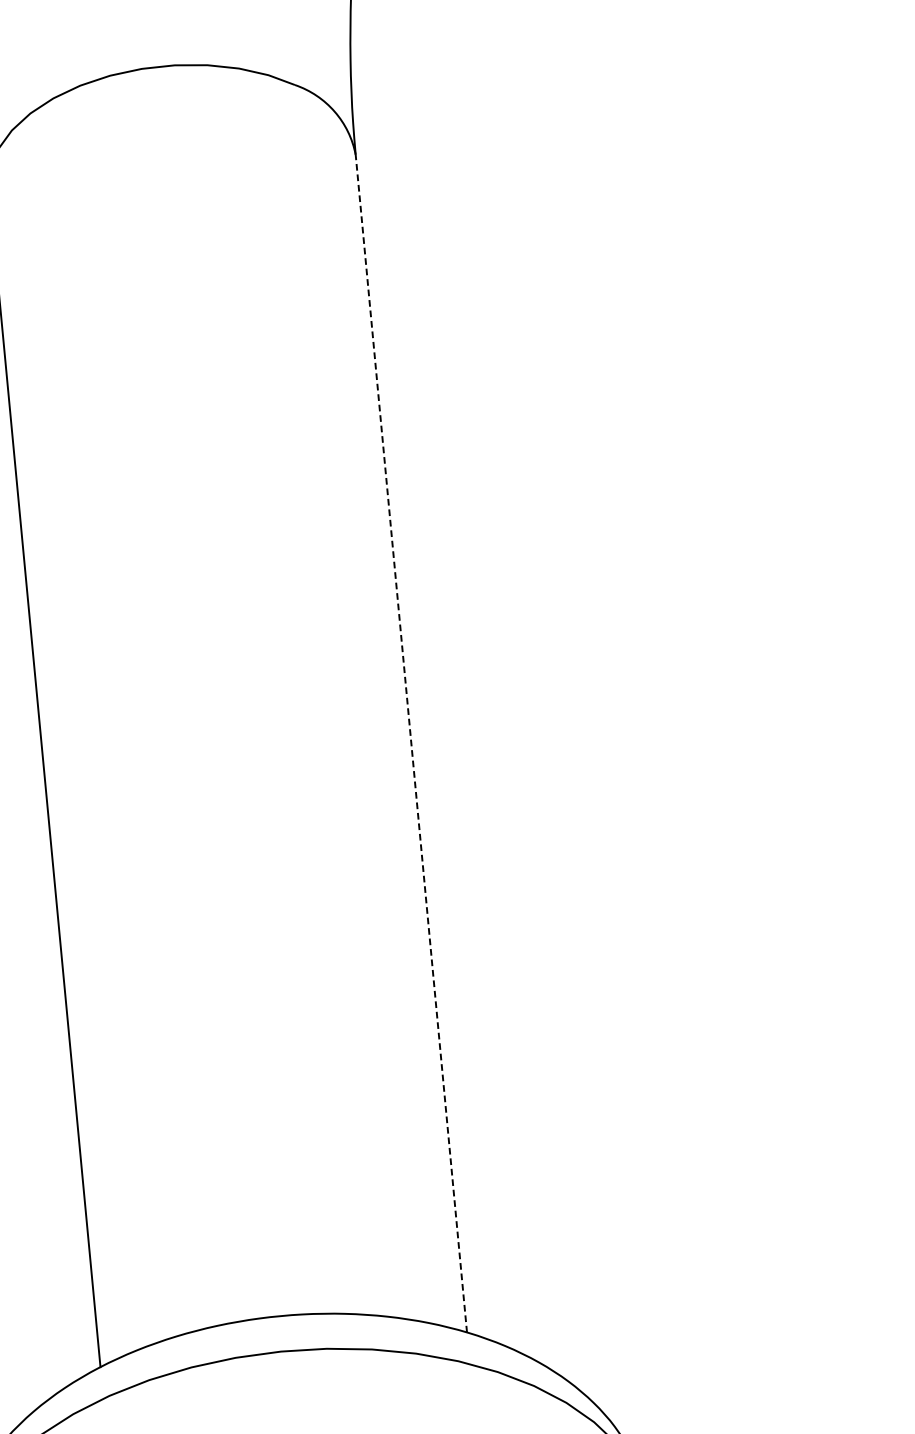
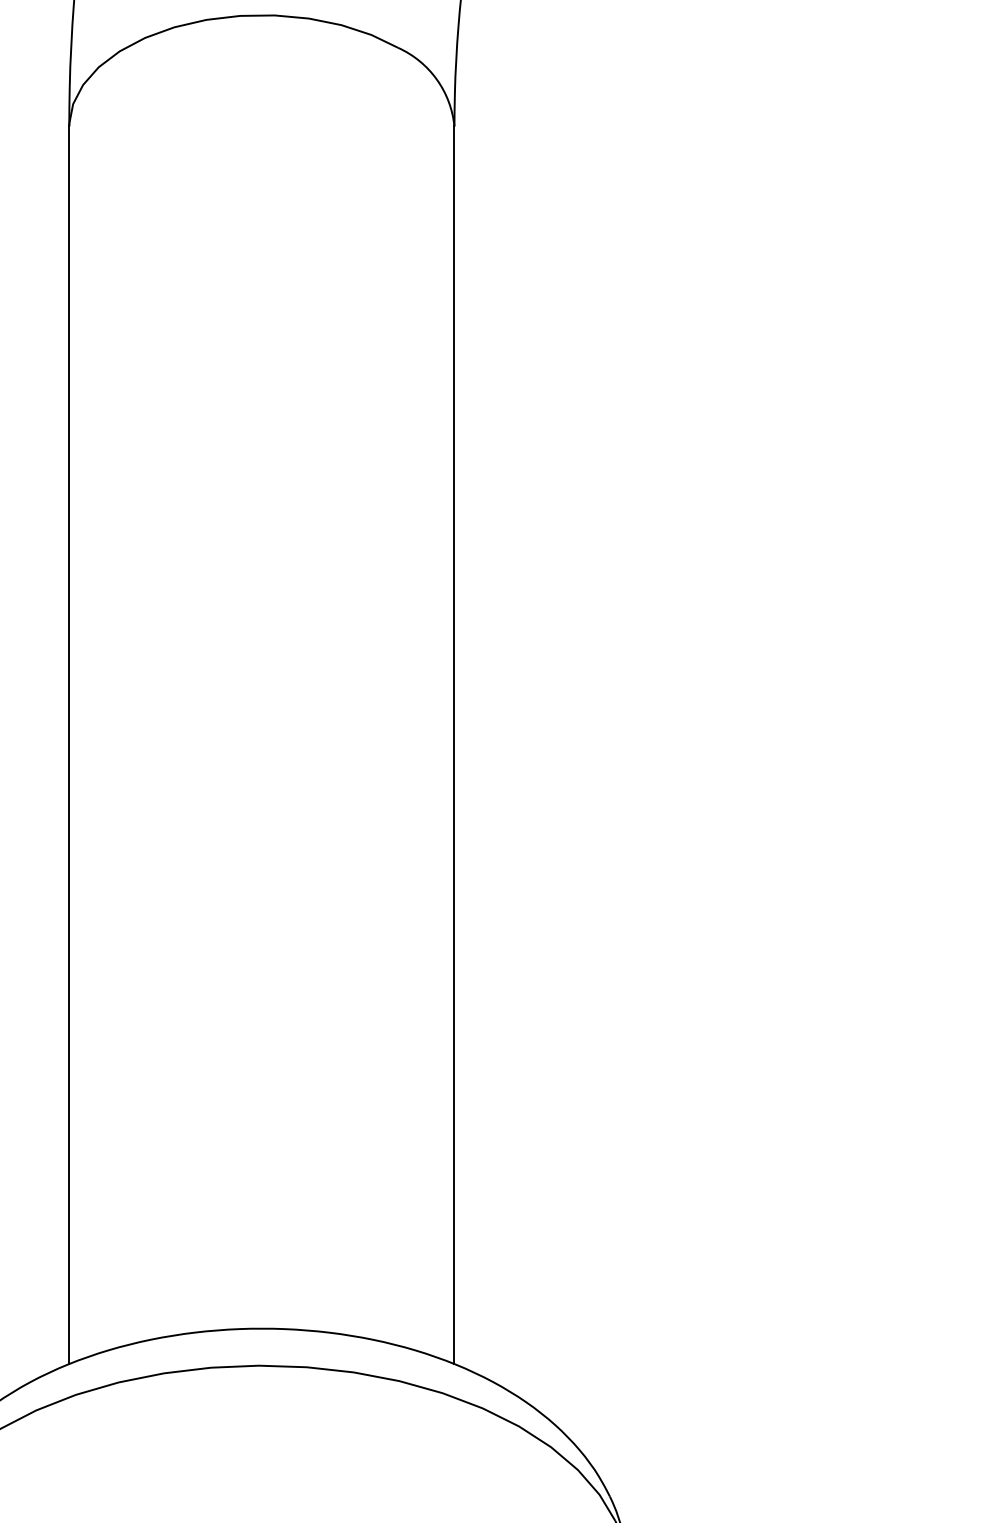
line: (411, 743) -> (454, 745), dashed -> solid

